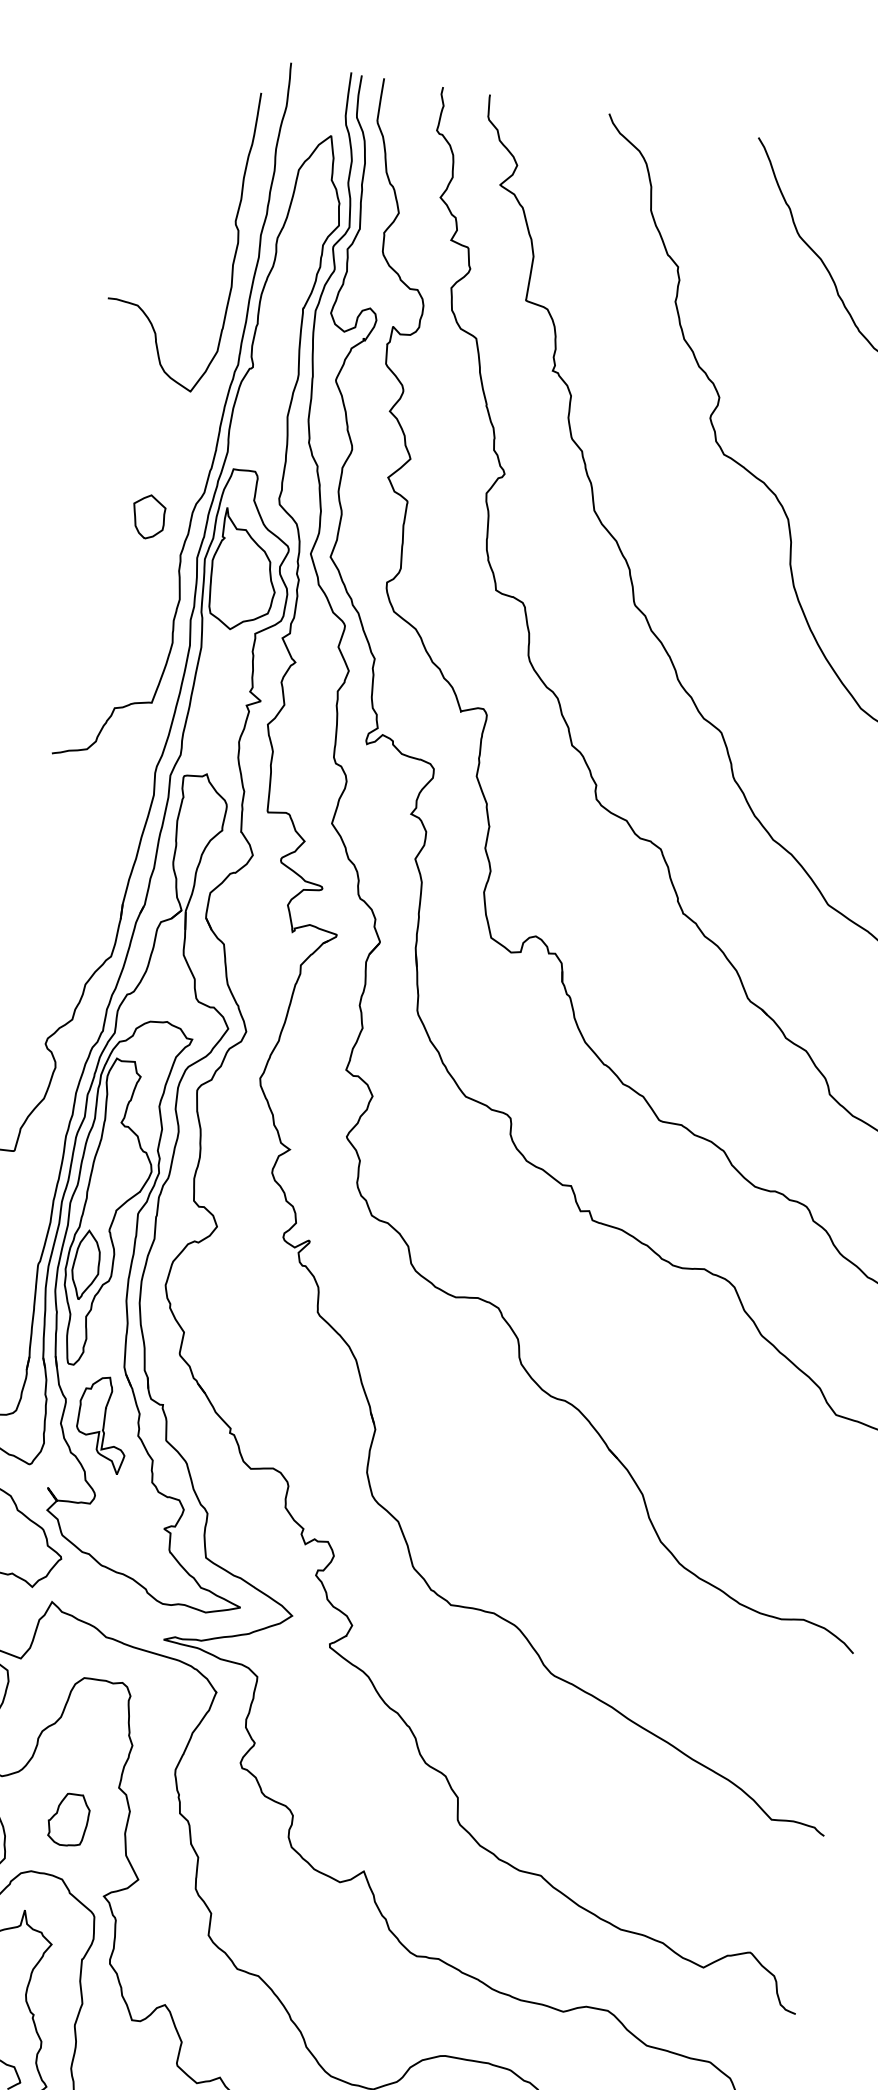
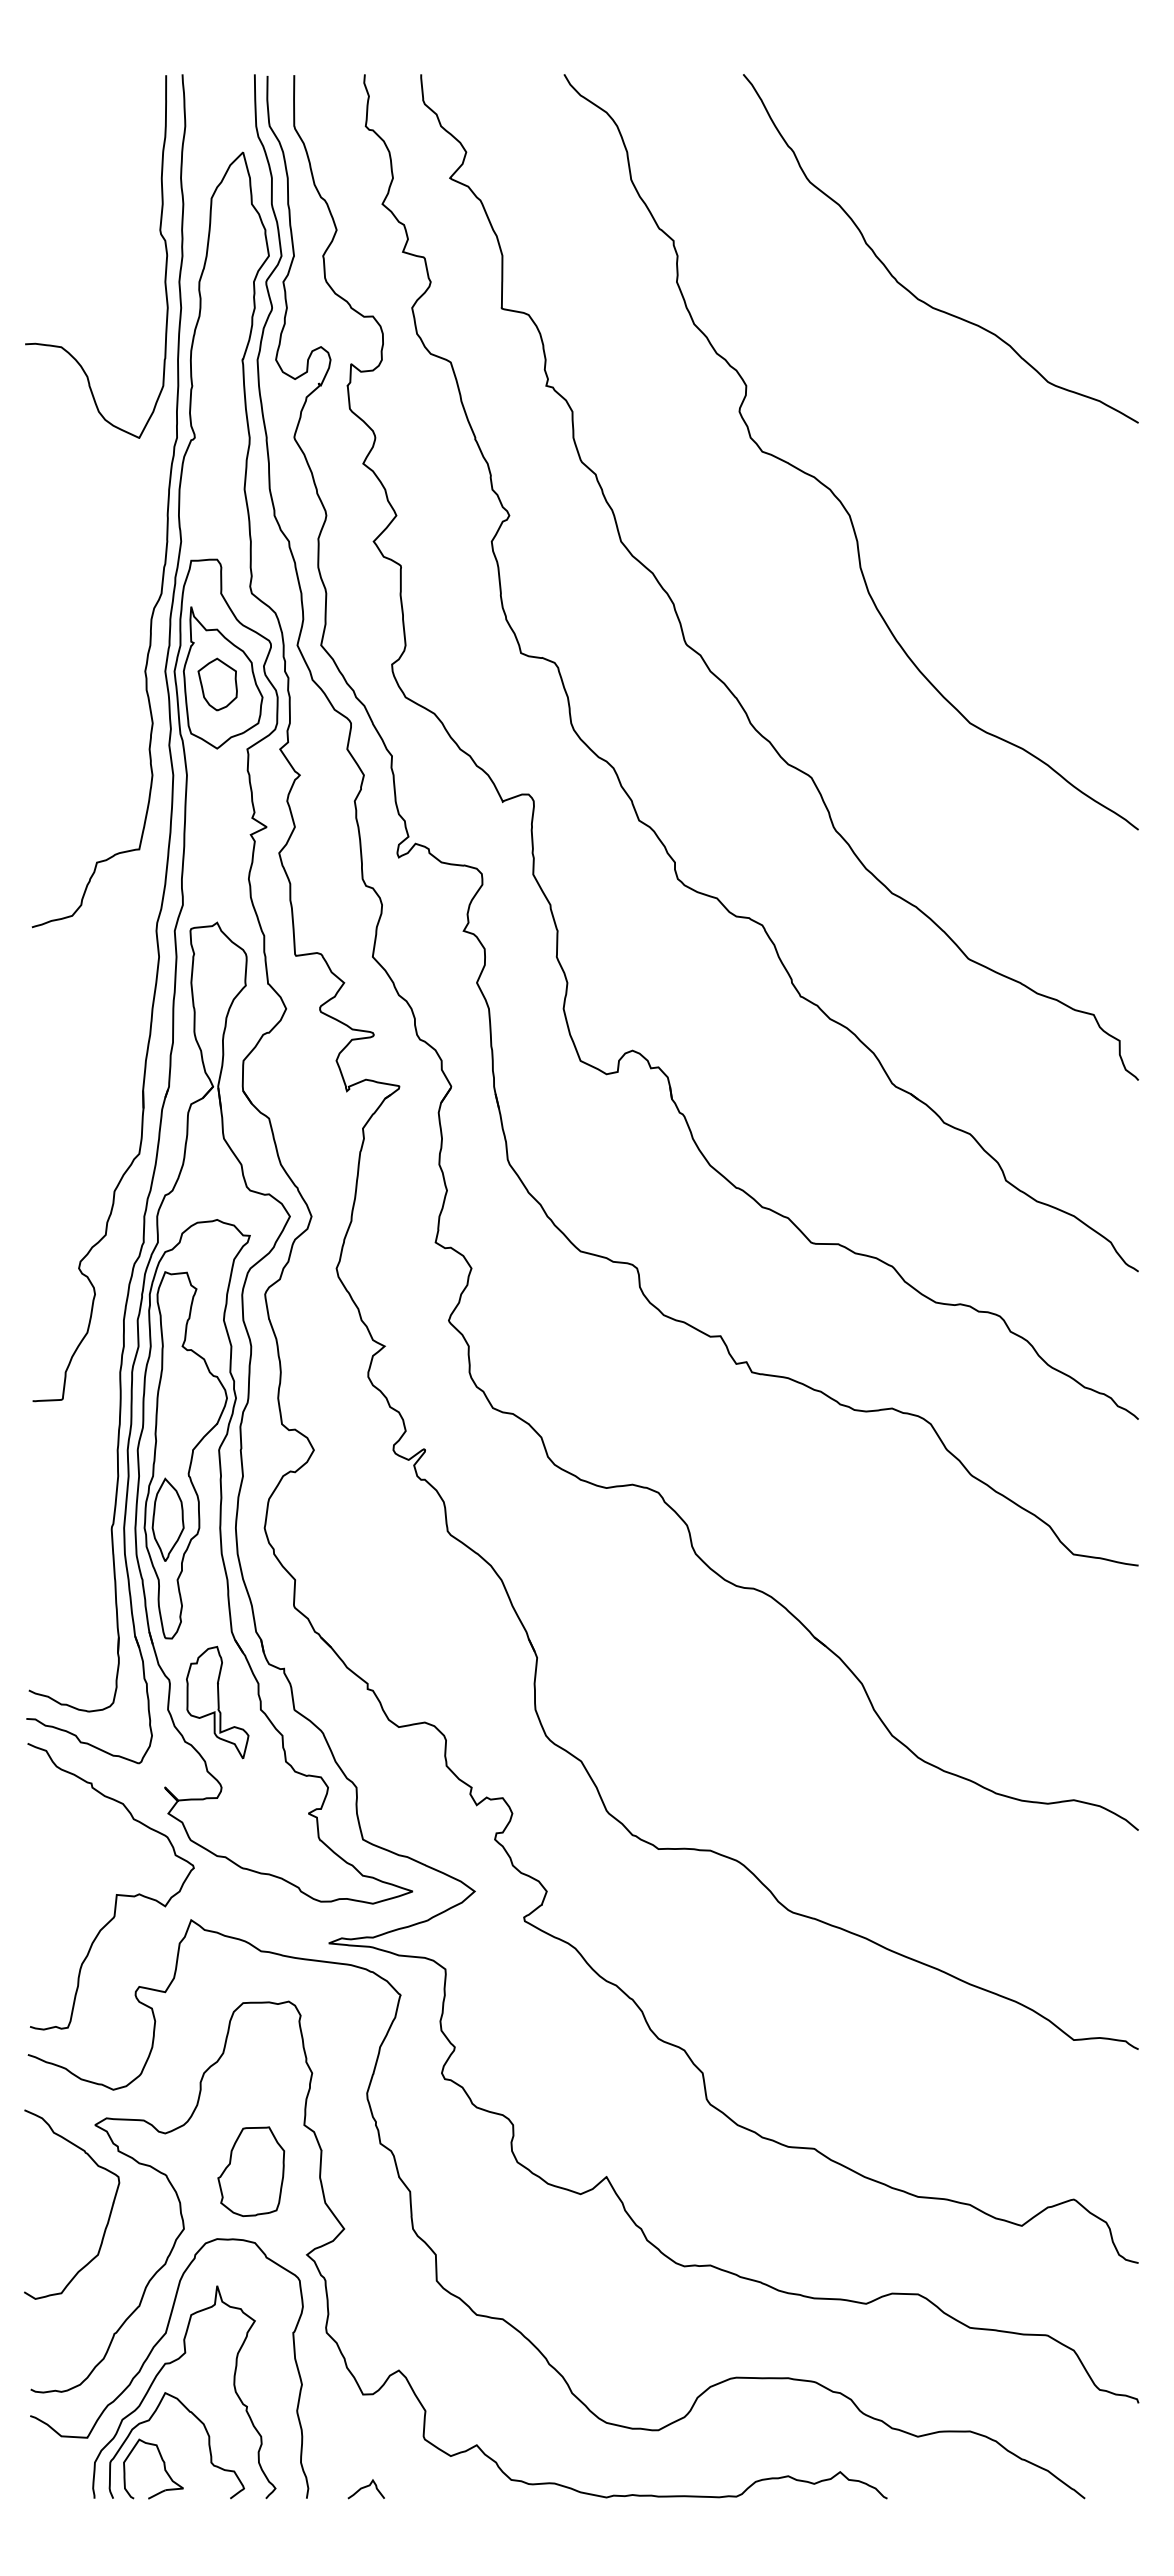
curve: (235, 225) -> (160, 235), moved
part: (148, 516) -> (217, 684), moved
part: (68, 1819) -> (251, 2171), size x1.43

